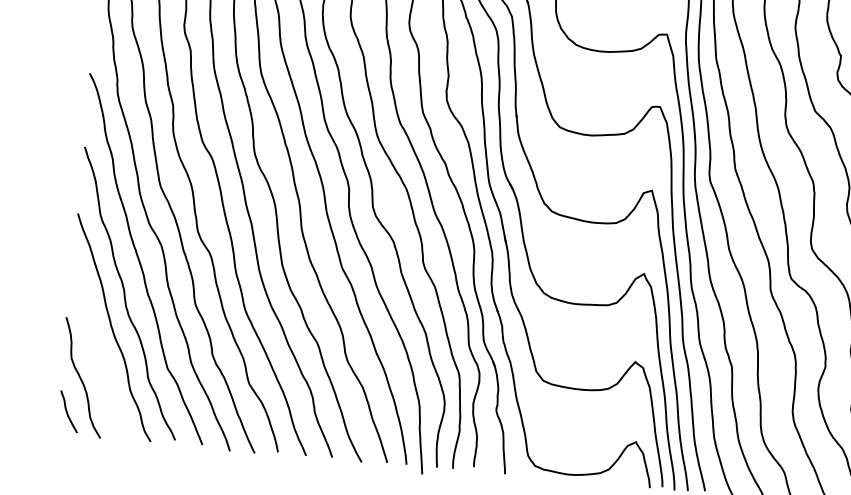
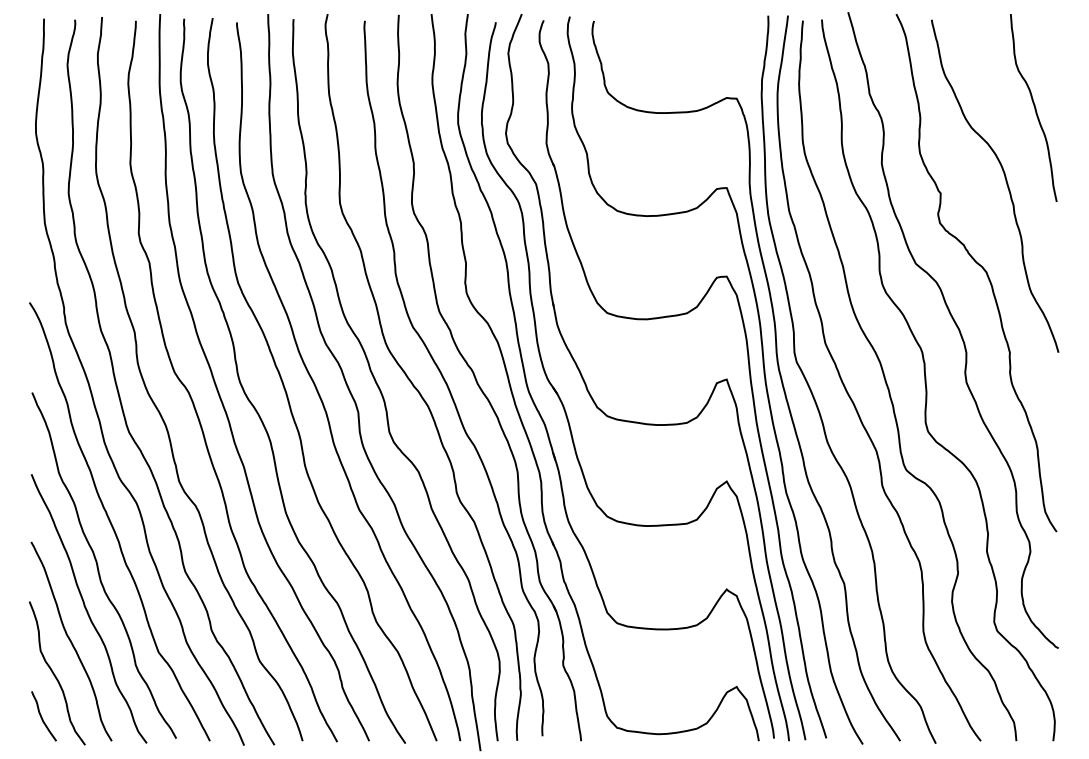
curve: (97, 352) -> (71, 641), added

